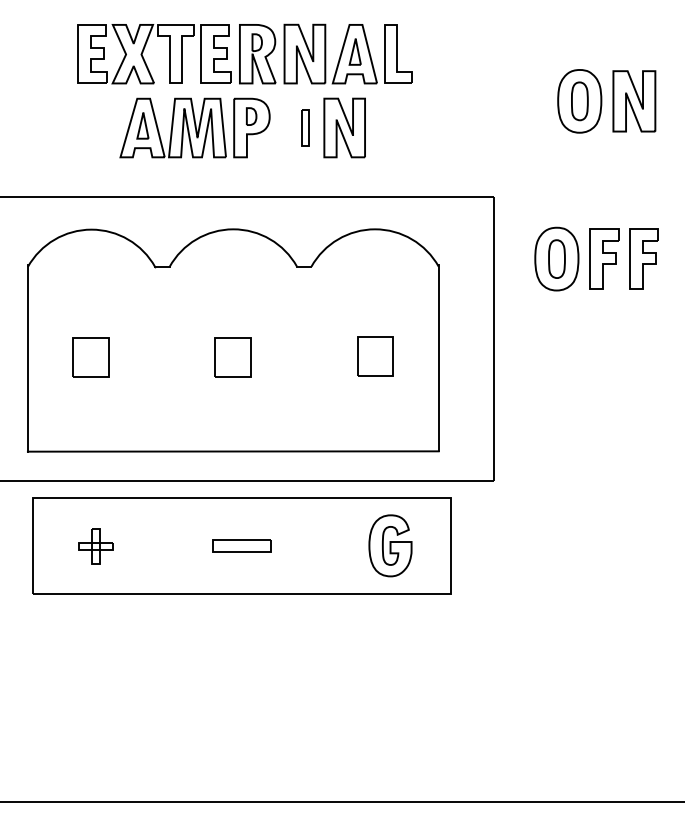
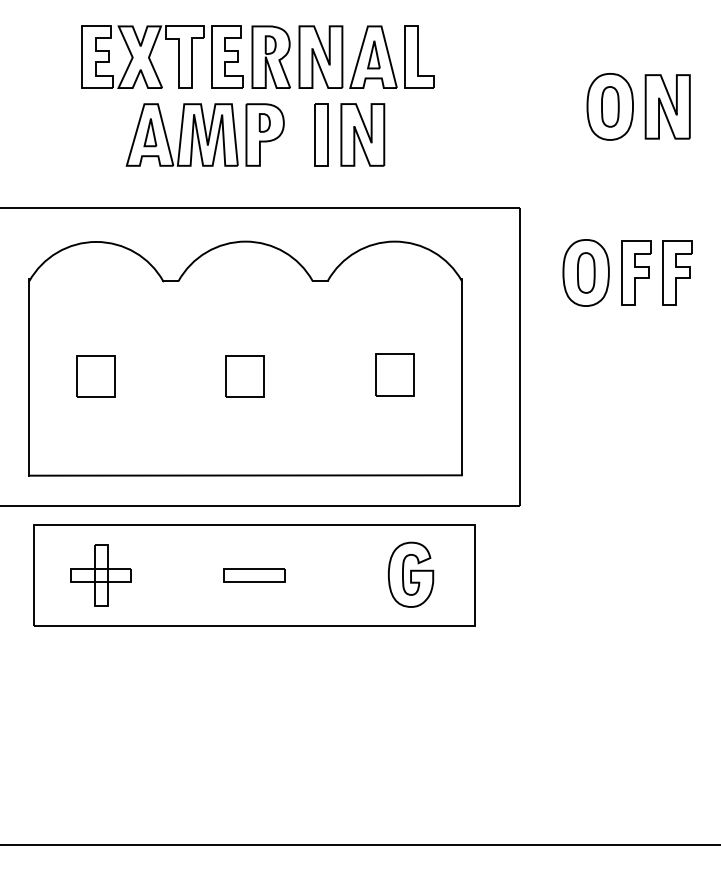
part: (305, 127) -> (321, 134), size x1.67
part: (95, 546) -> (100, 575), size x1.67

